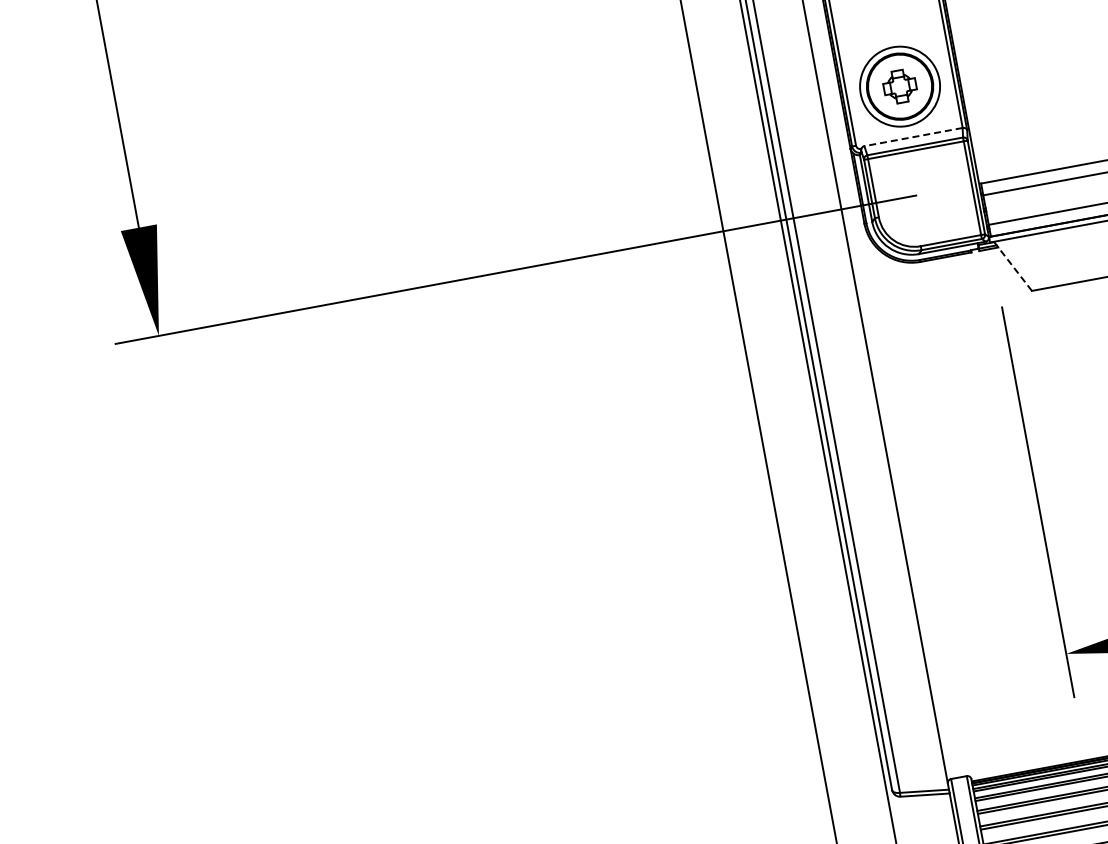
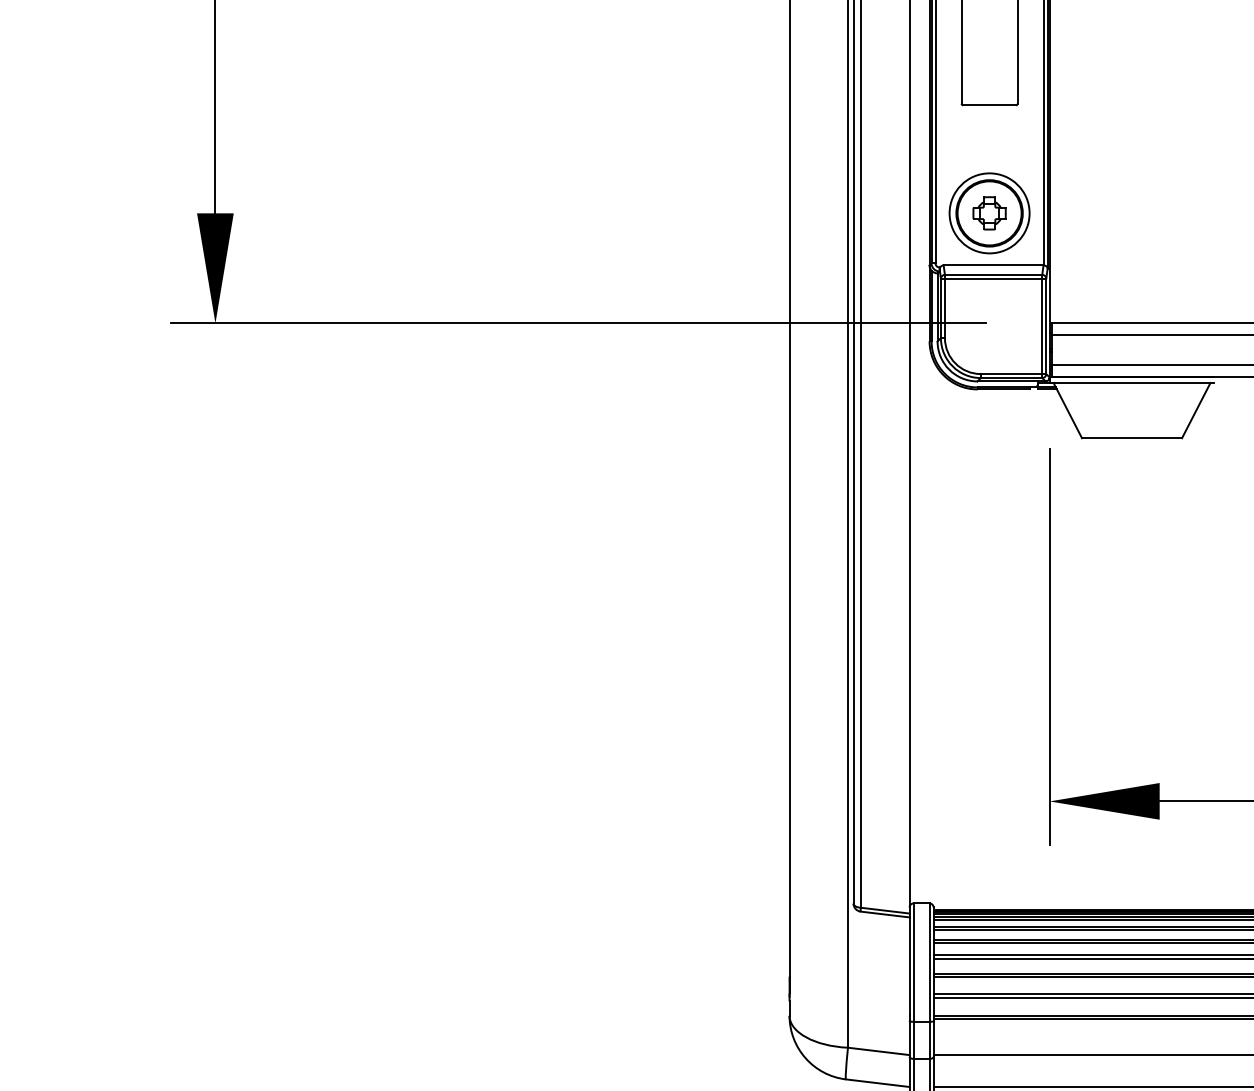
line: (913, 137) -> (993, 265), dashed -> solid
line: (1012, 266) -> (1067, 410), dashed -> solid

